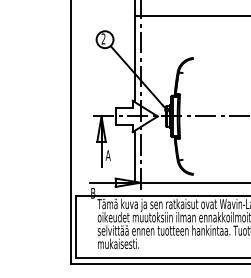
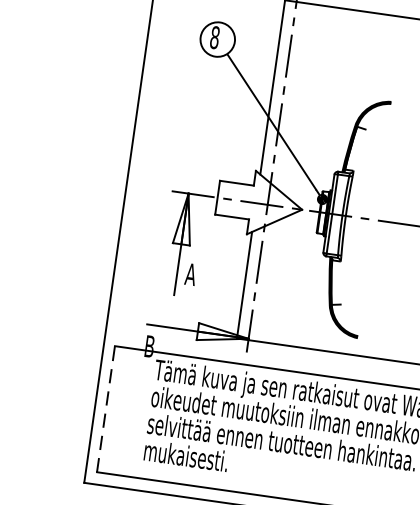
text: (103, 38) -> (214, 36), 2 -> 8
line: (76, 226) -> (106, 408), solid -> dashed

